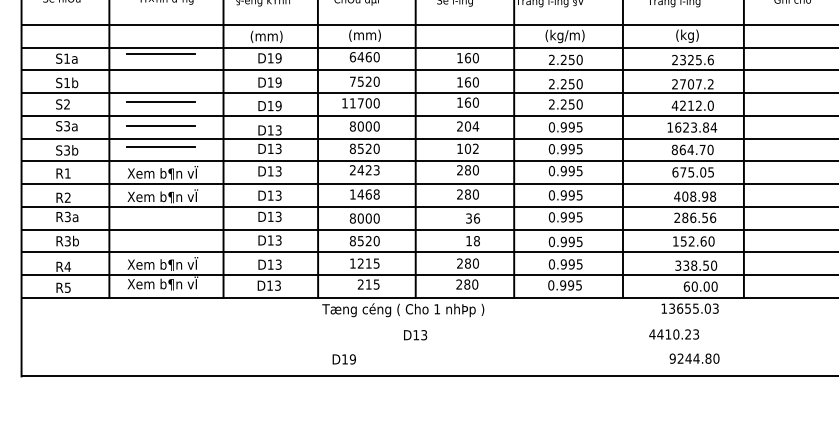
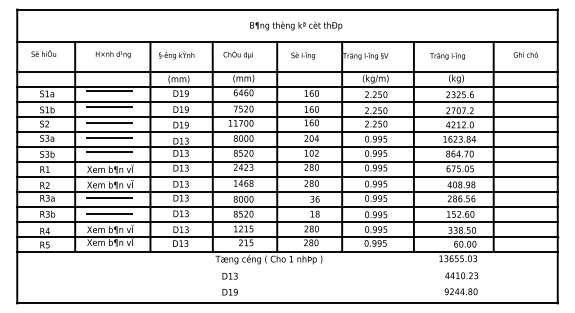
line: (159, 77) -> (108, 106), added
line: (159, 215) -> (108, 197), added
line: (159, 240) -> (108, 213), added
text: (414, 334) -> (229, 275), moved
text: (673, 334) -> (461, 275), moved

